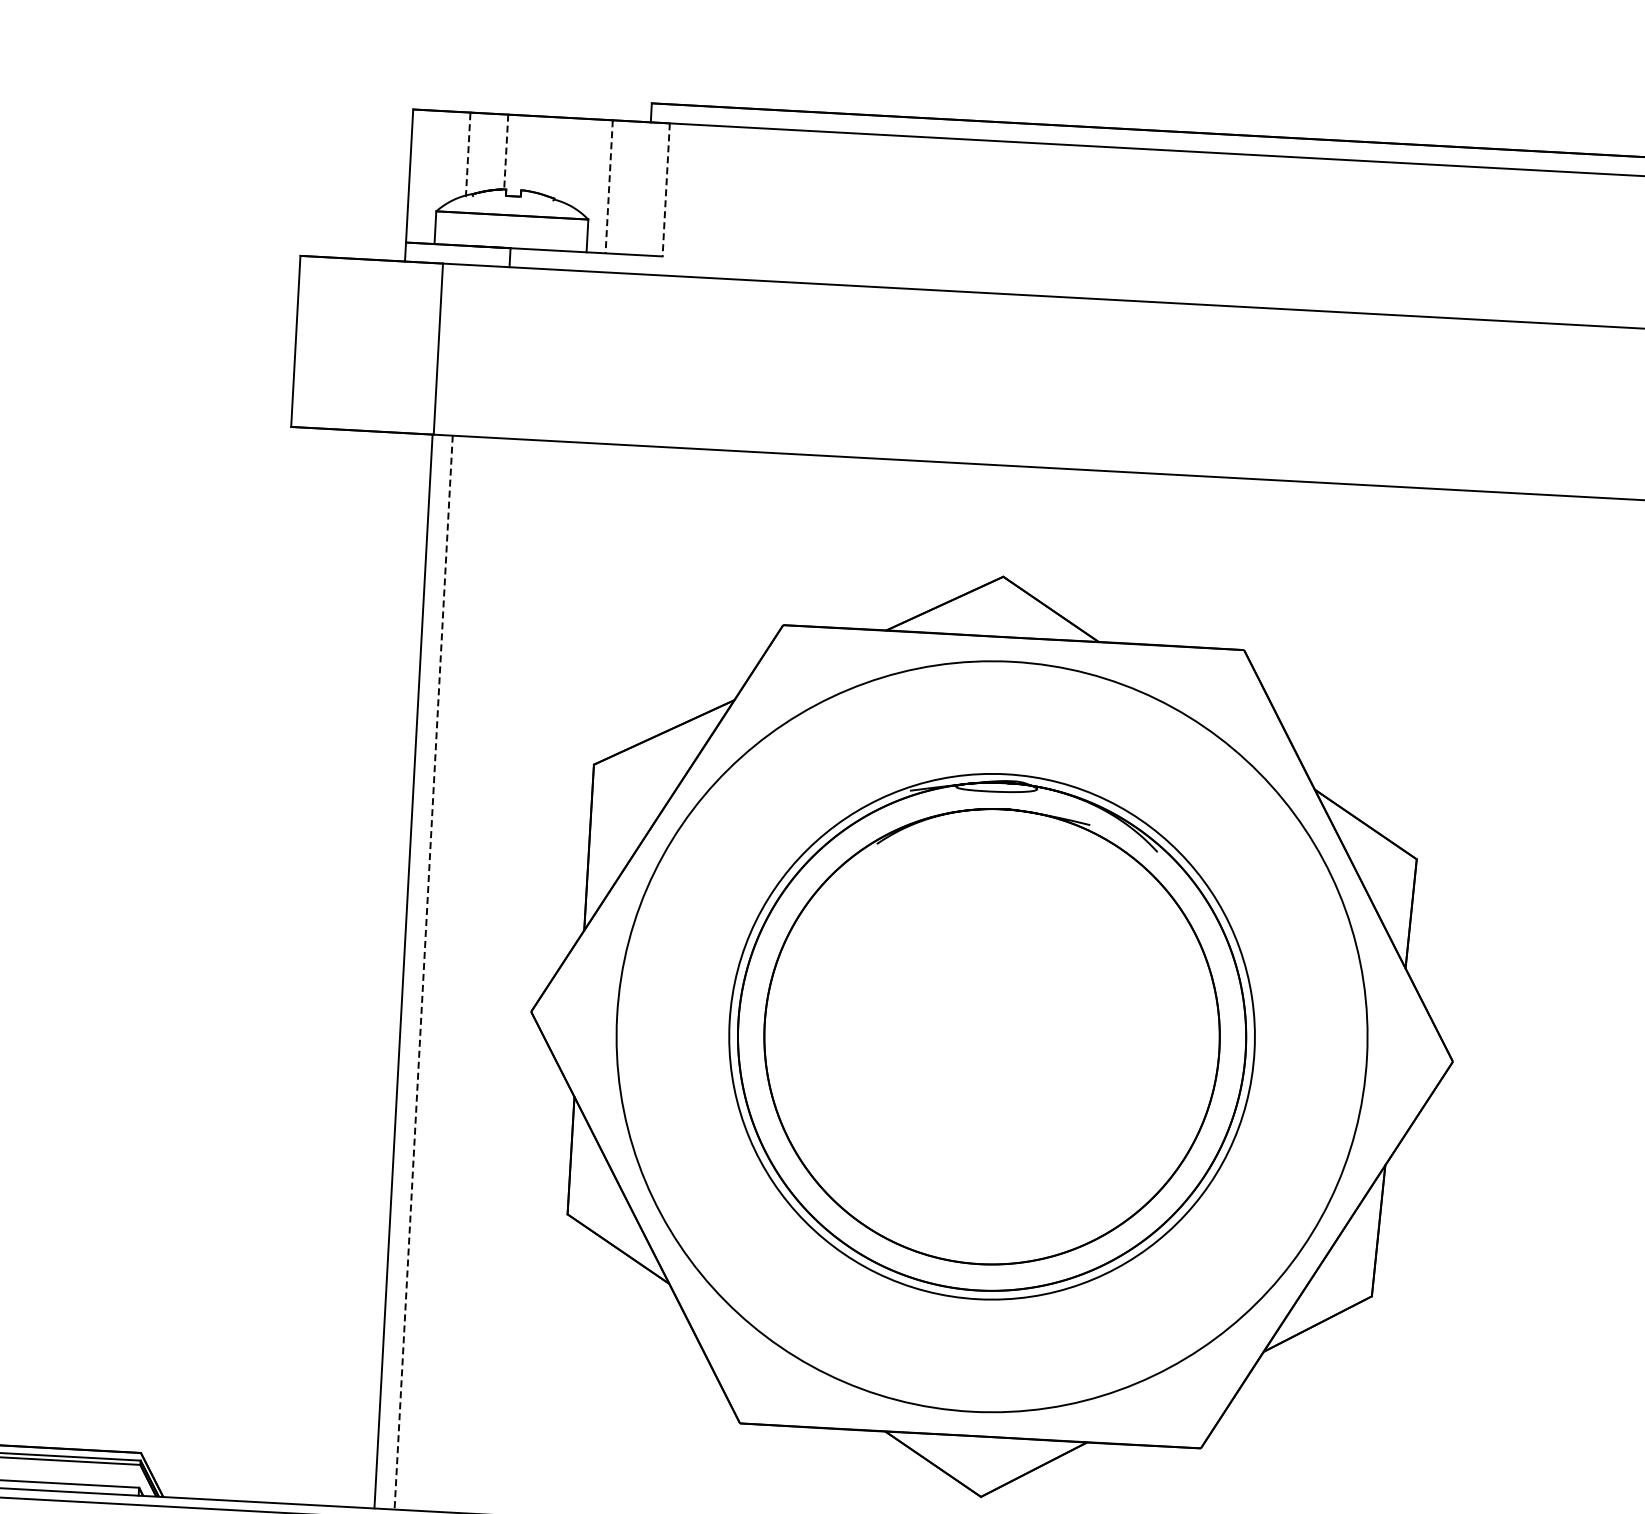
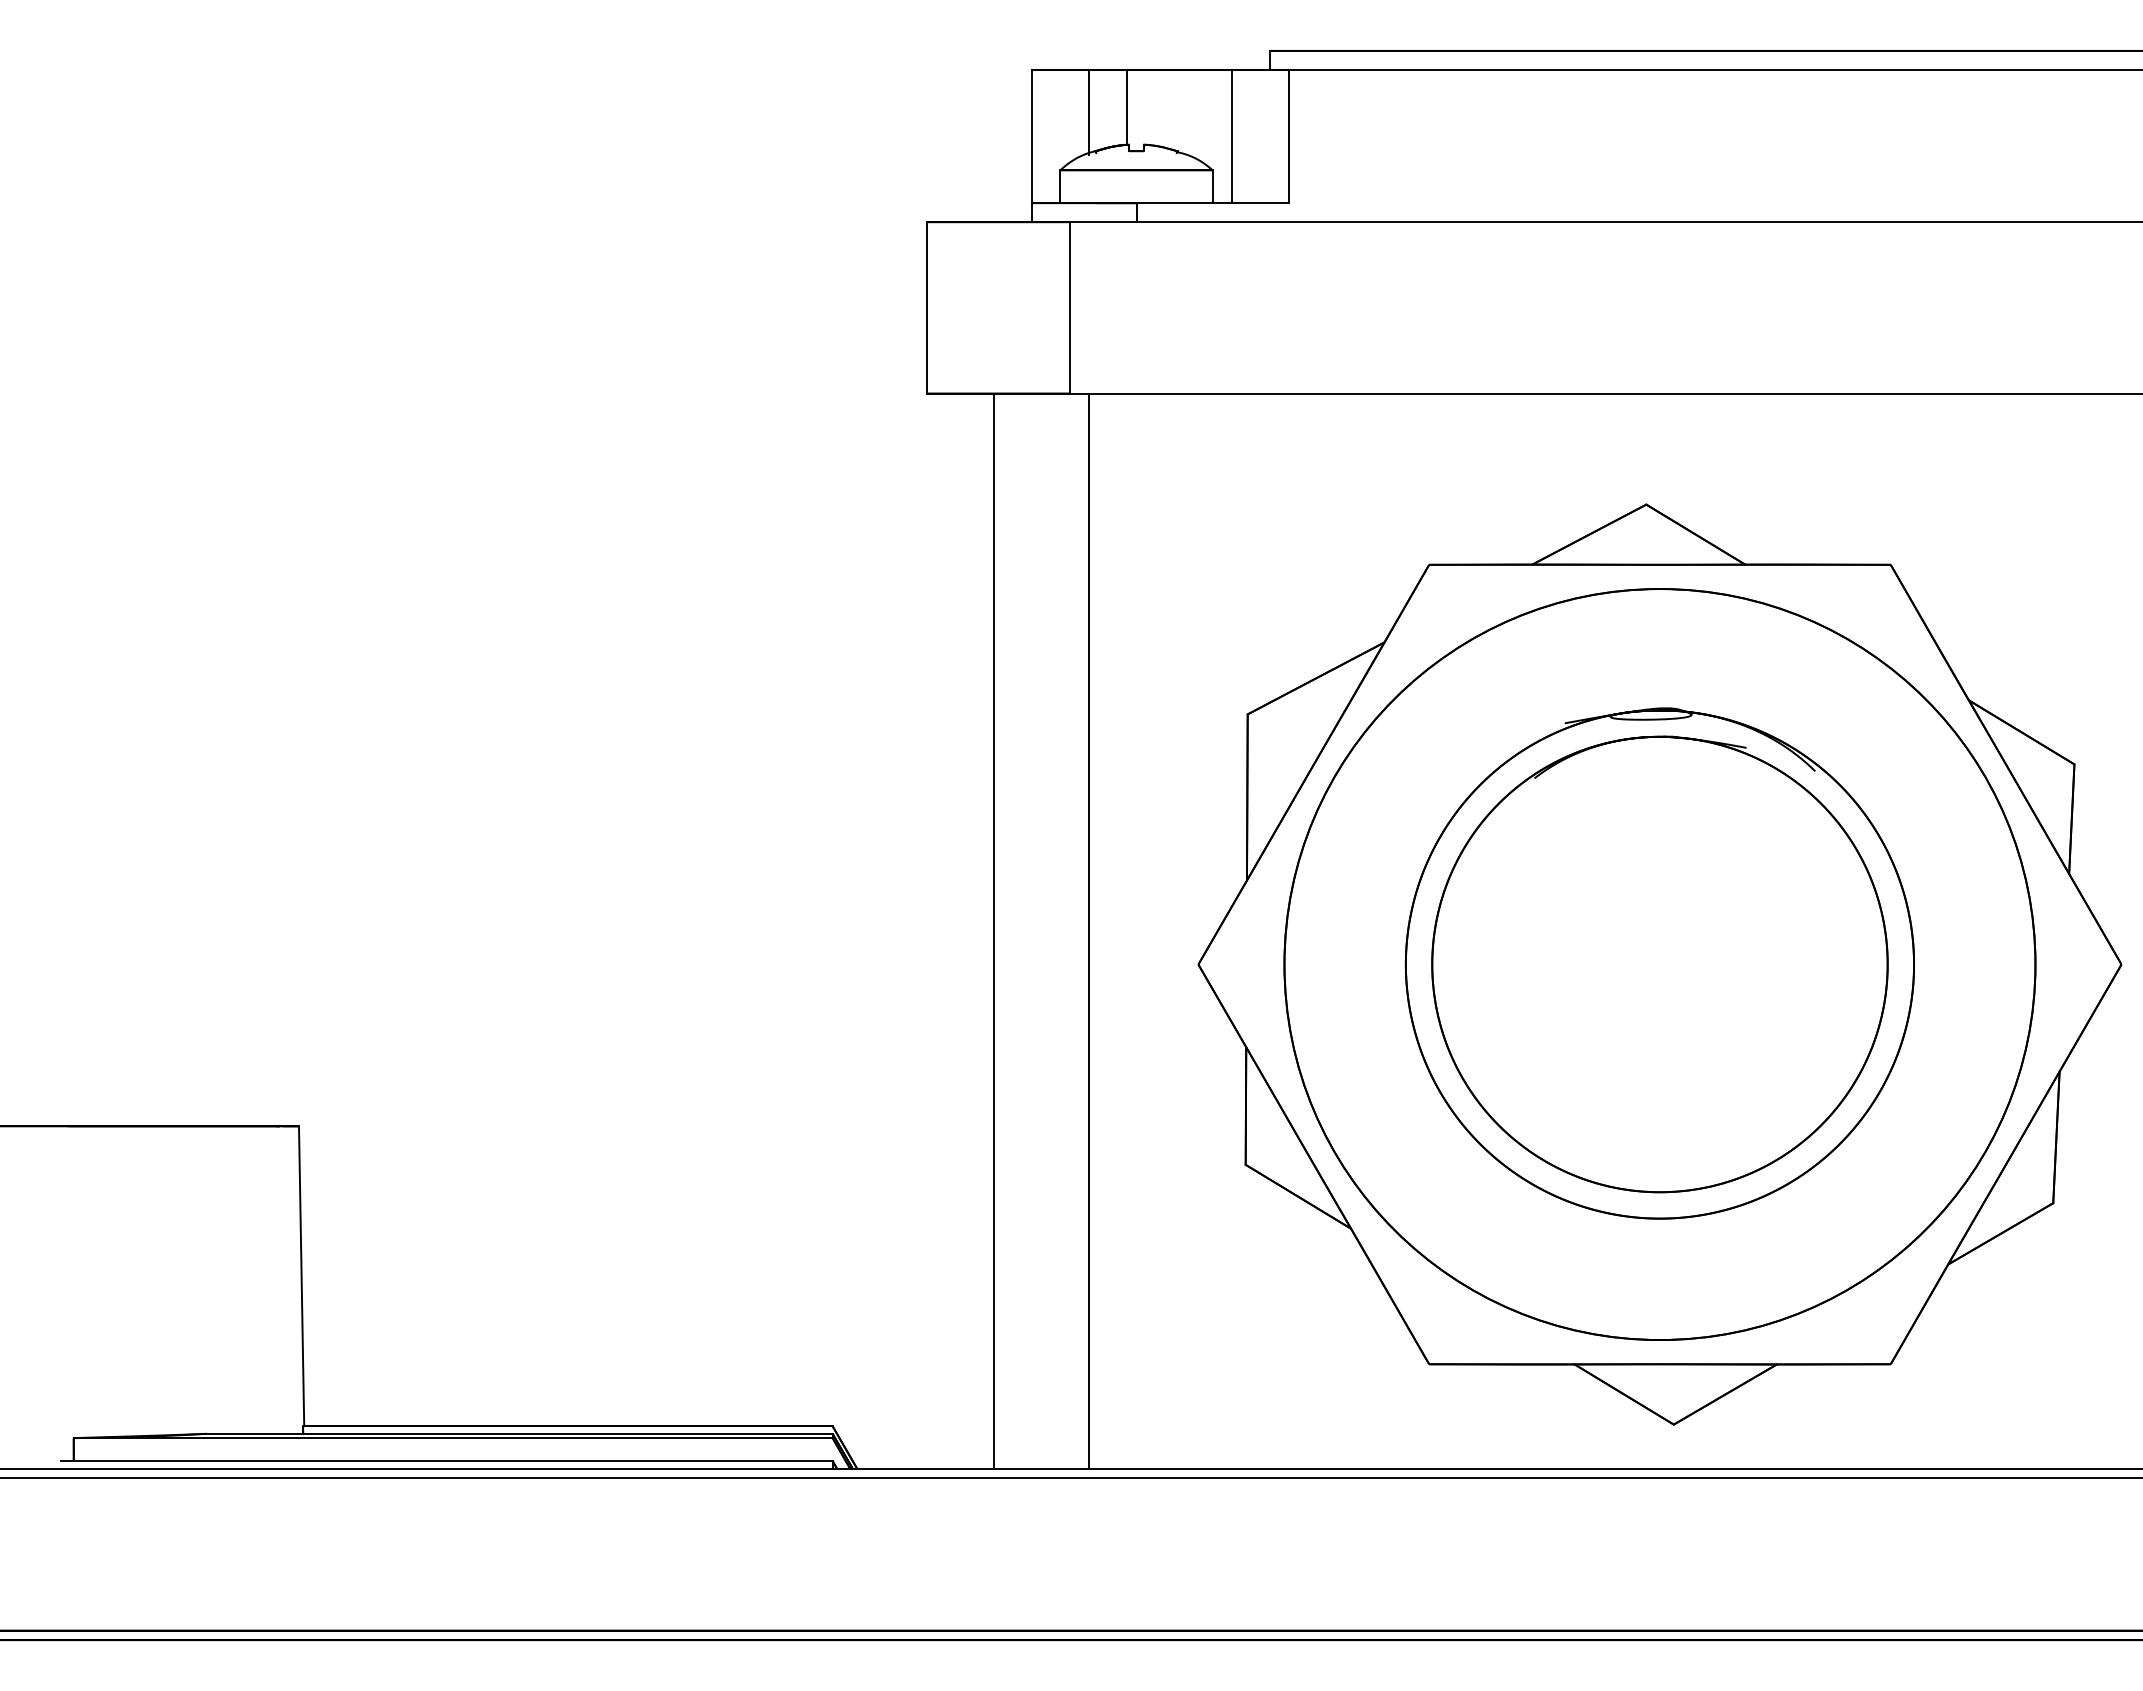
line: (505, 152) -> (1126, 107), dashed -> solid
line: (468, 154) -> (1089, 111), dashed -> solid
line: (609, 186) -> (1231, 136), dashed -> solid
line: (665, 189) -> (1288, 136), dashed -> solid
line: (403, 970) -> (993, 930), moved
line: (423, 972) -> (1088, 931), dashed -> solid
circle: (991, 1036) -> (1659, 964), size x1.43

